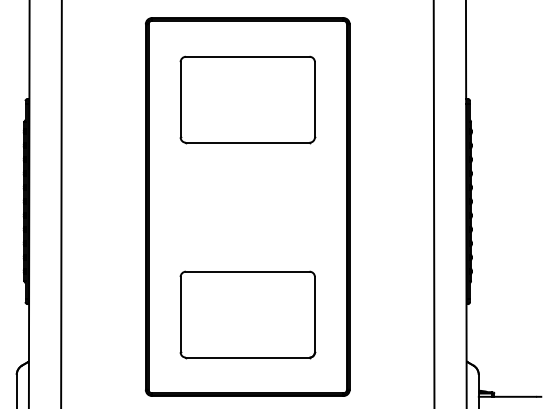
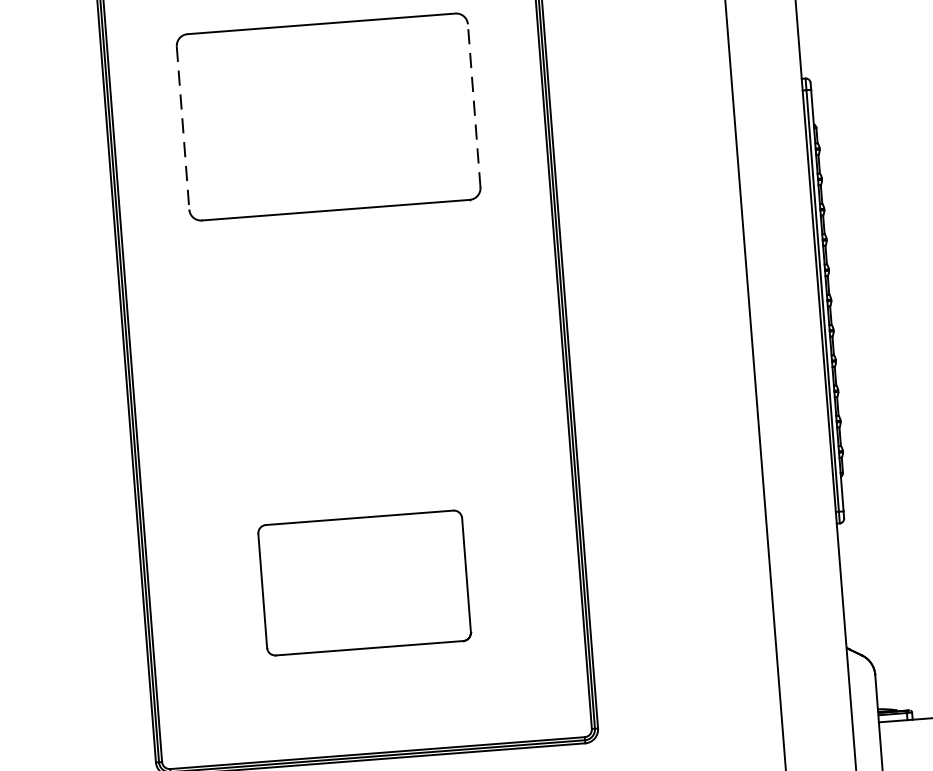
line: (180, 99) -> (182, 127), solid -> dashed
line: (314, 99) -> (473, 105), solid -> dashed
part: (247, 314) -> (363, 582), size x0.7

